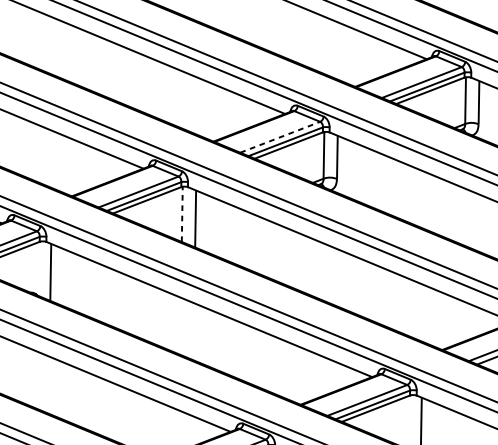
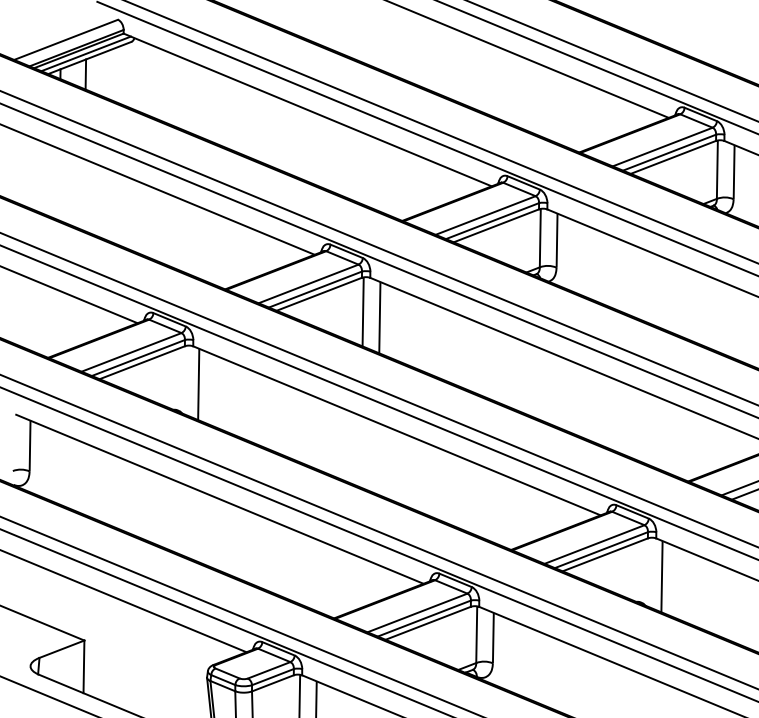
line: (280, 137) -> (485, 215), dashed -> solid
line: (182, 214) -> (363, 311), dashed -> solid

